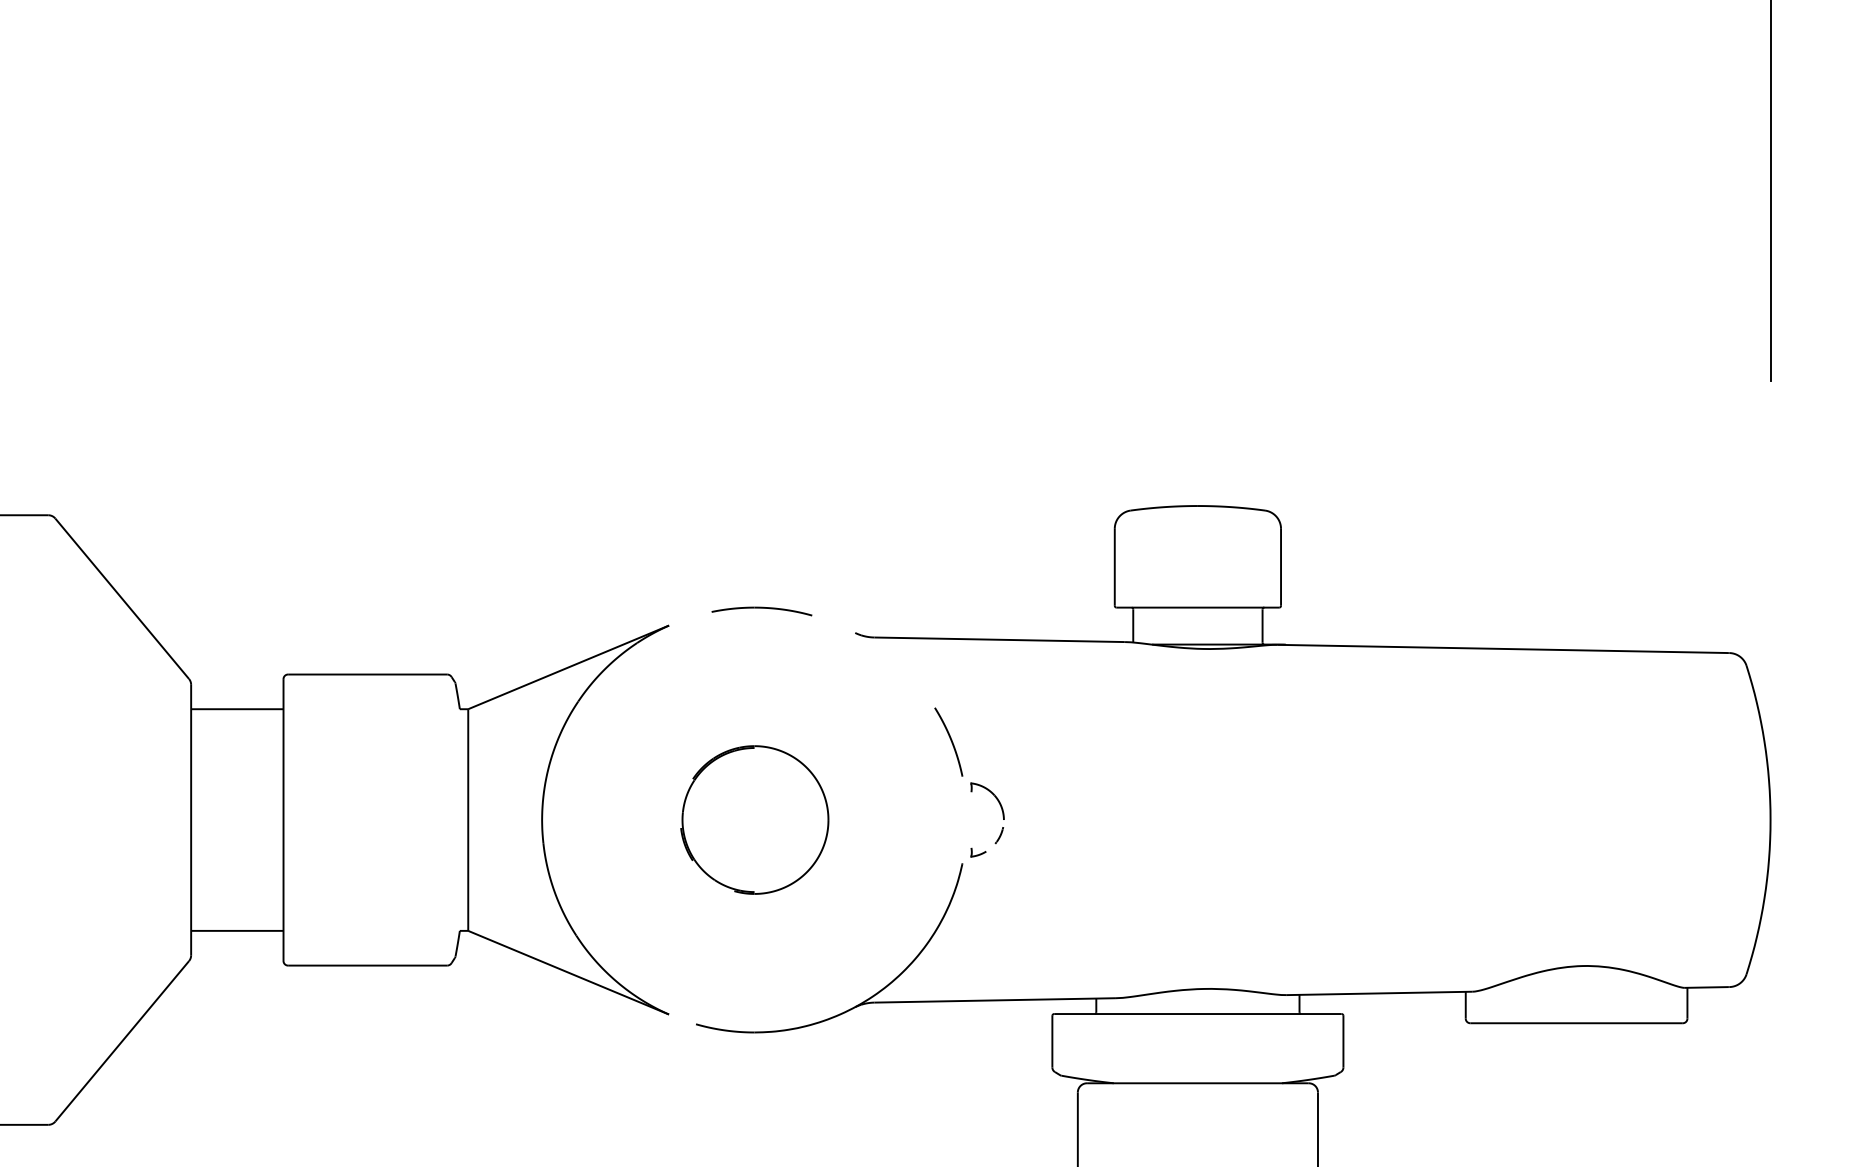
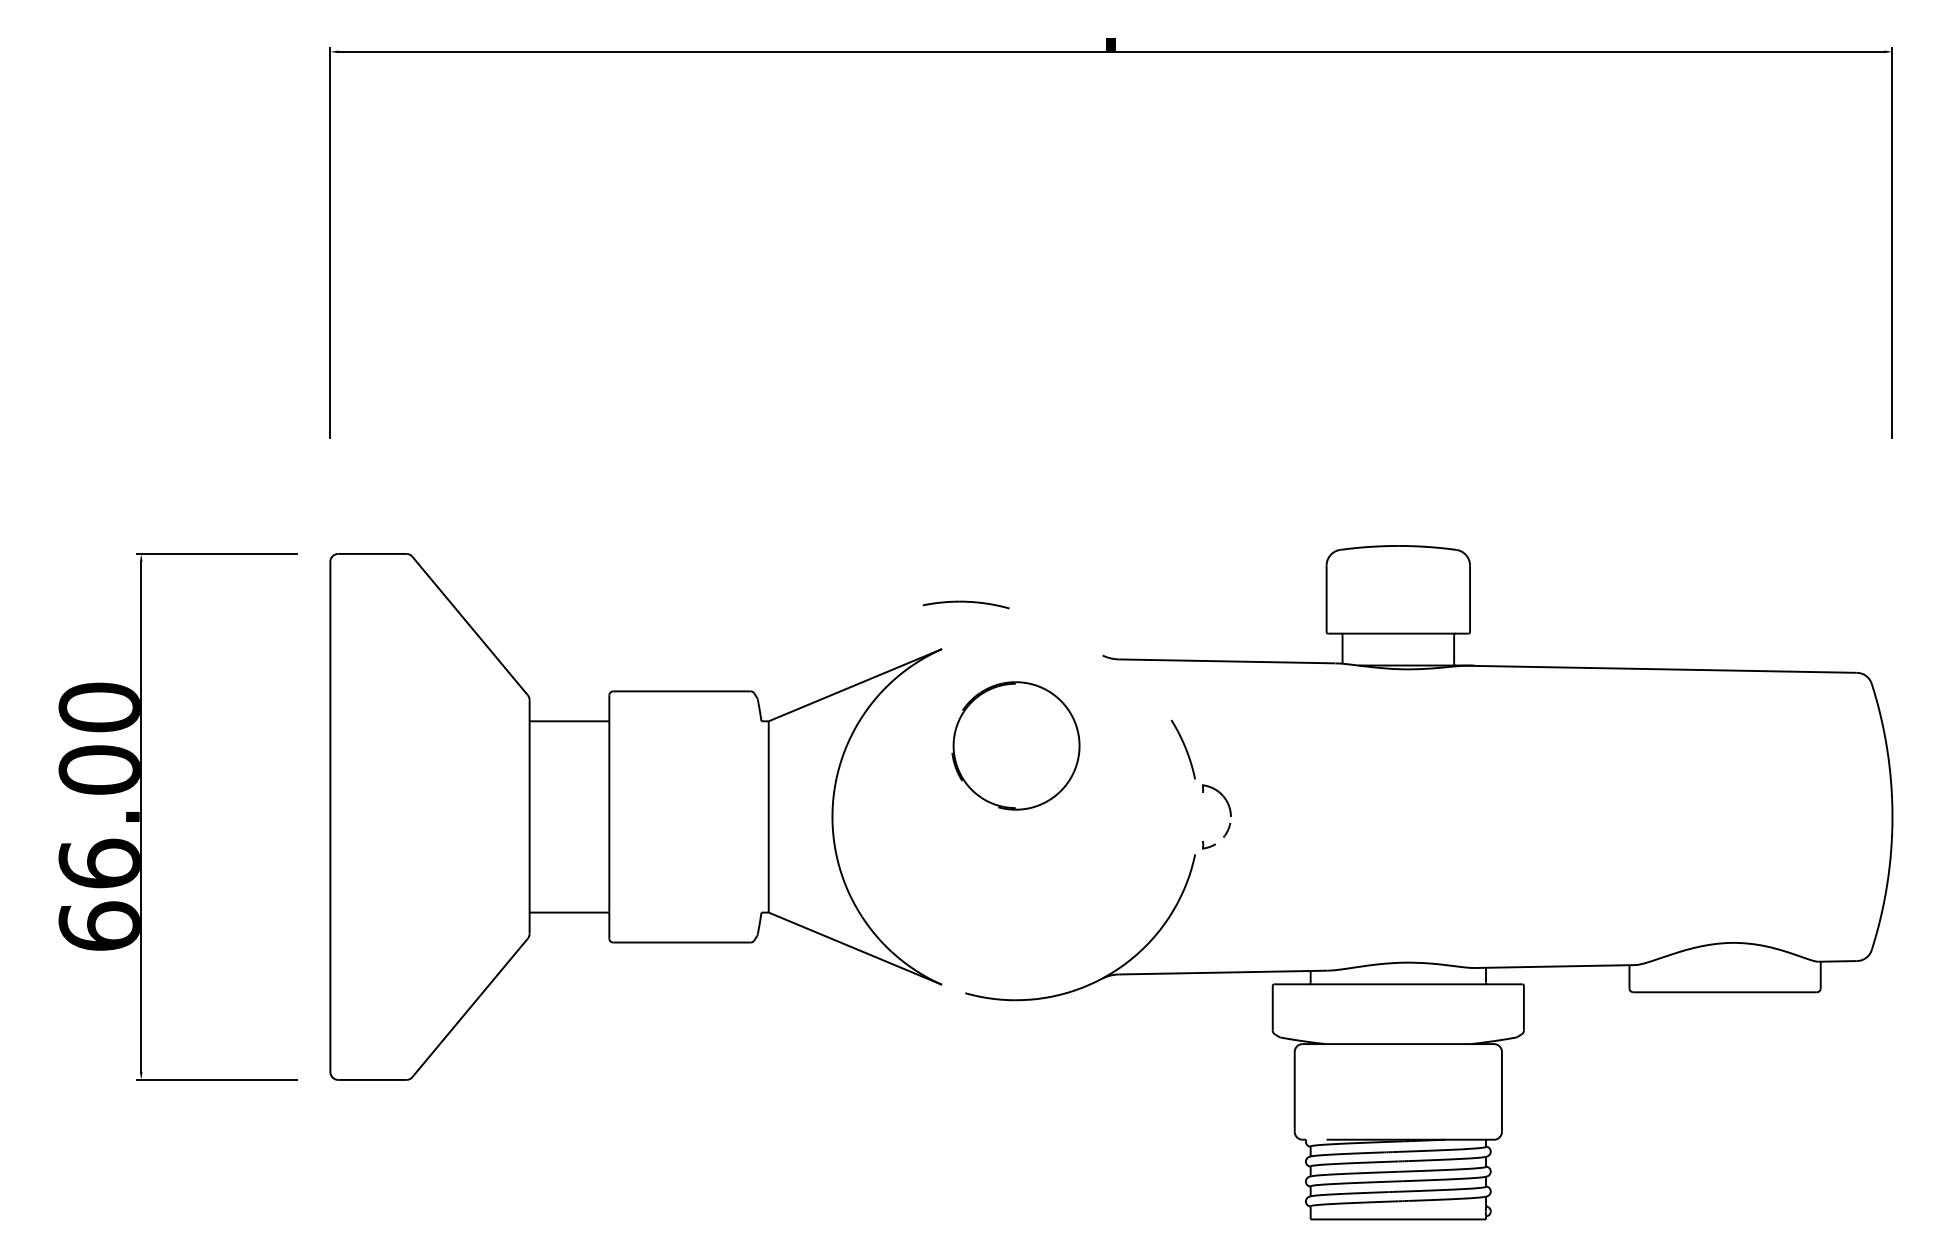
part: (761, 610) -> (965, 604), moved
part: (754, 819) -> (1015, 745), moved

